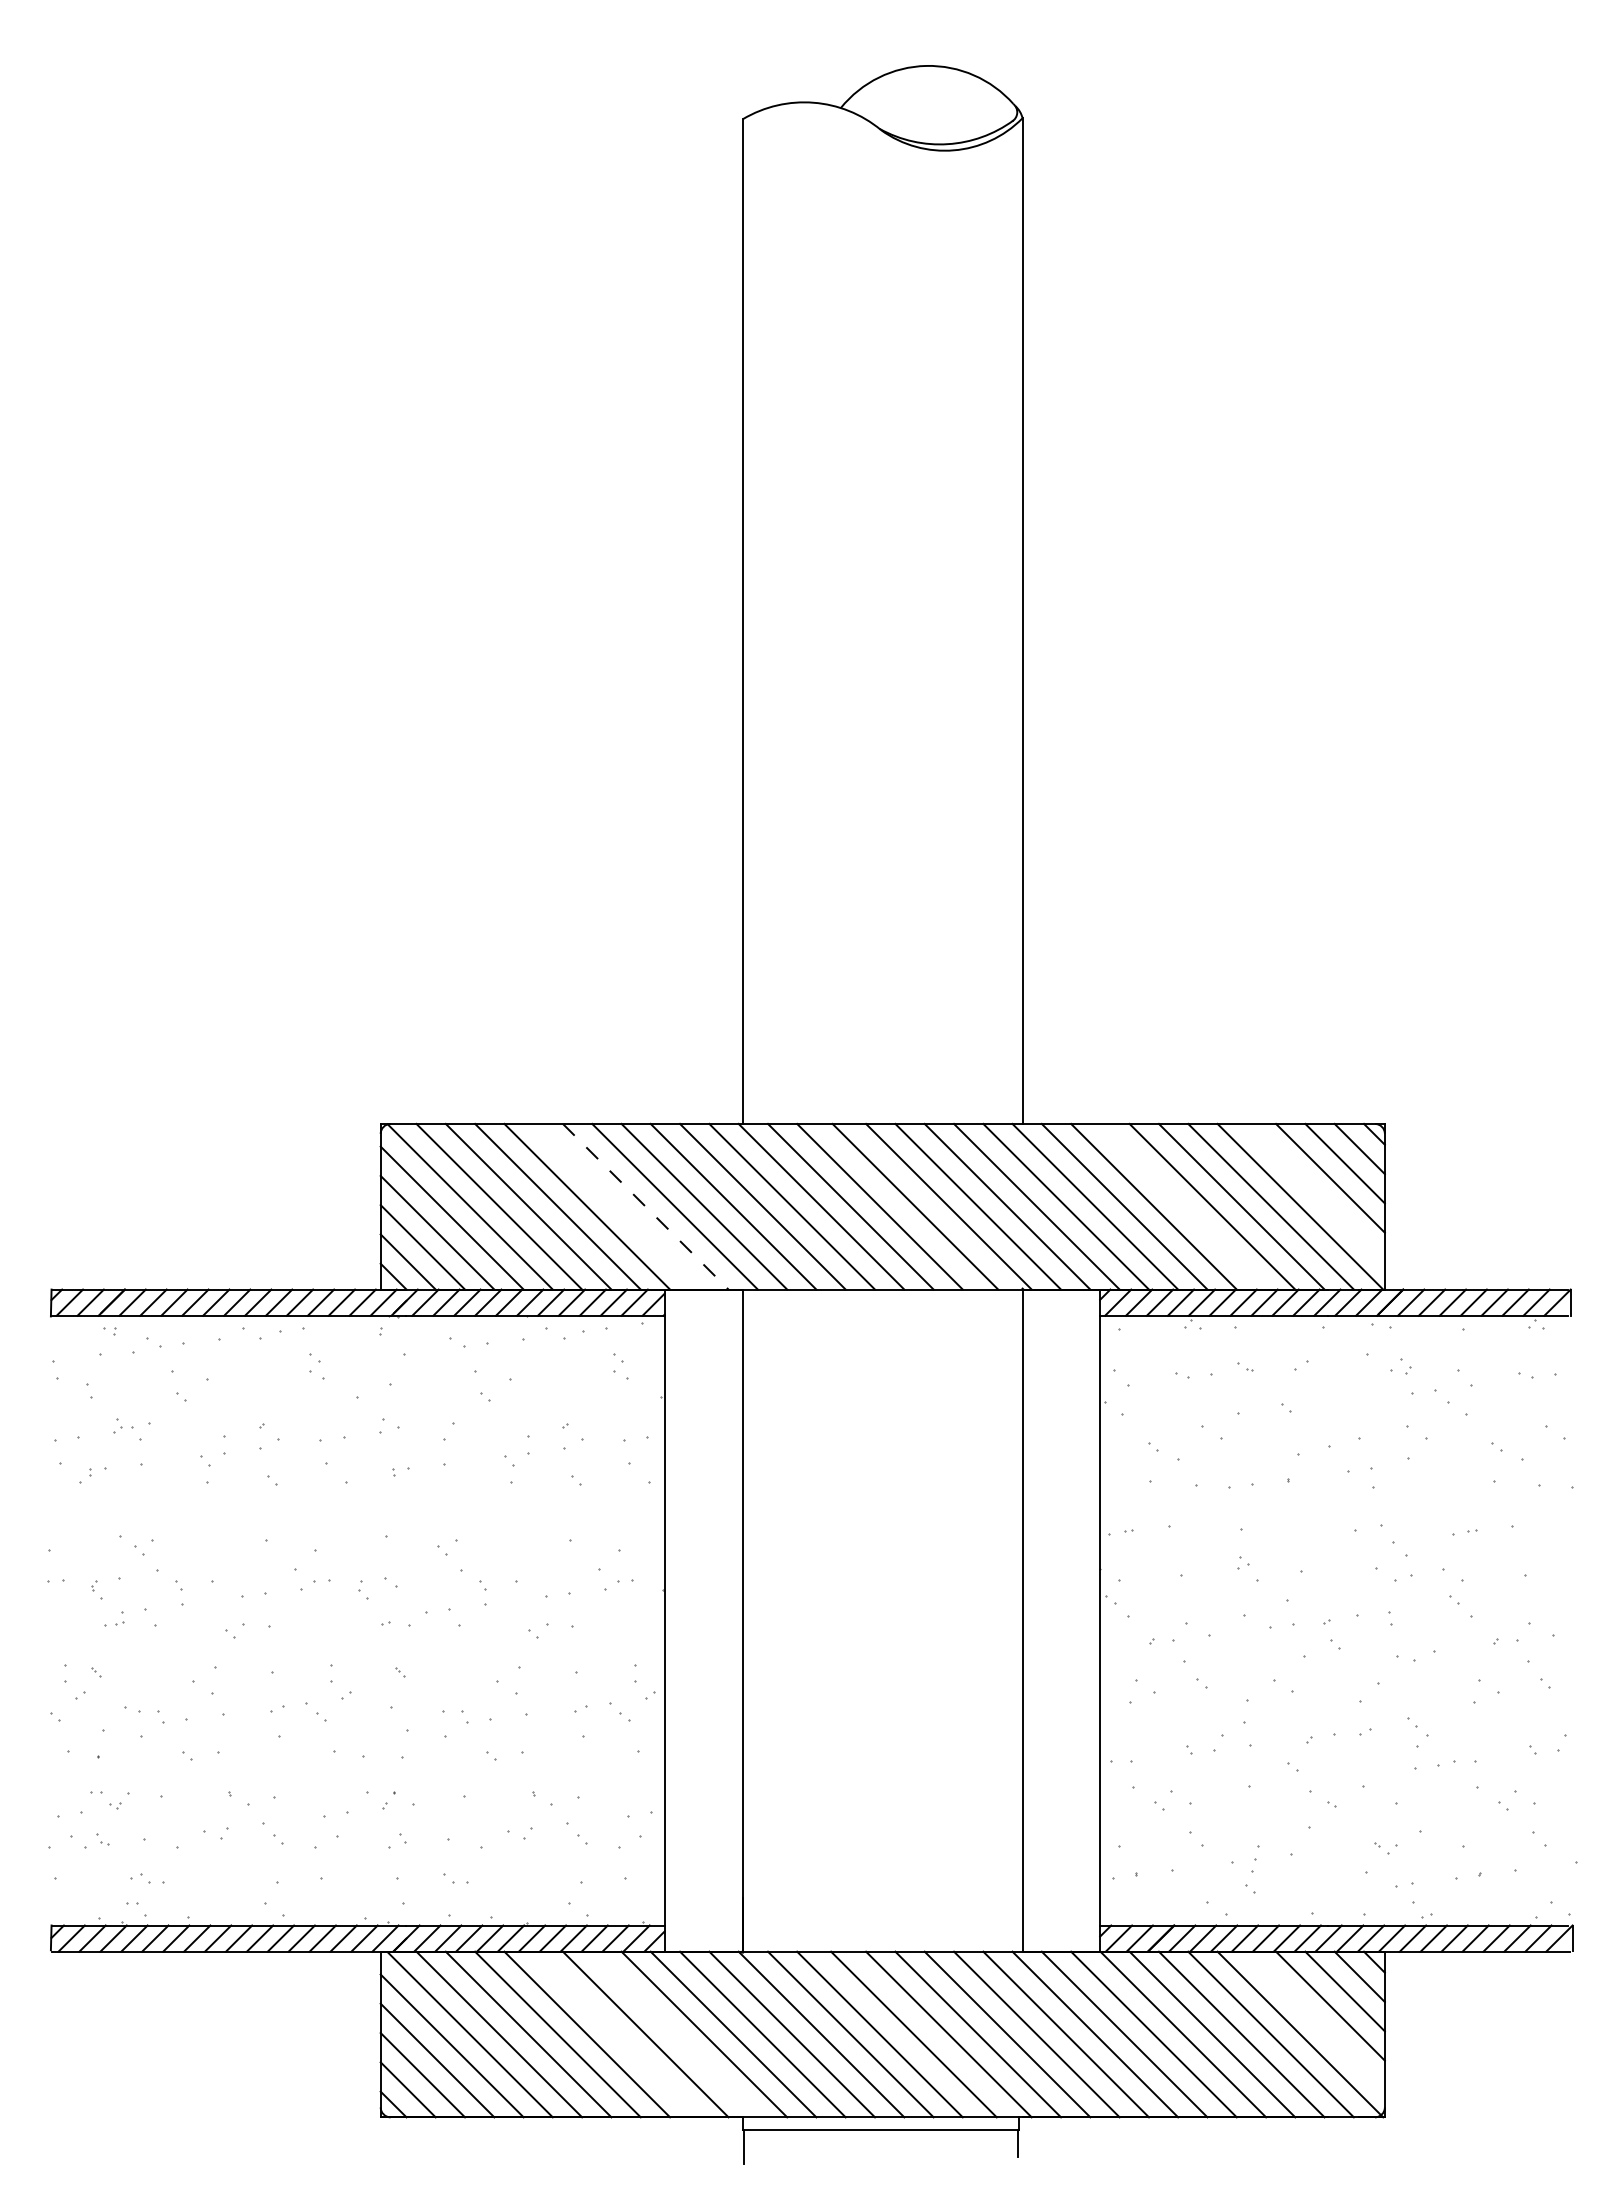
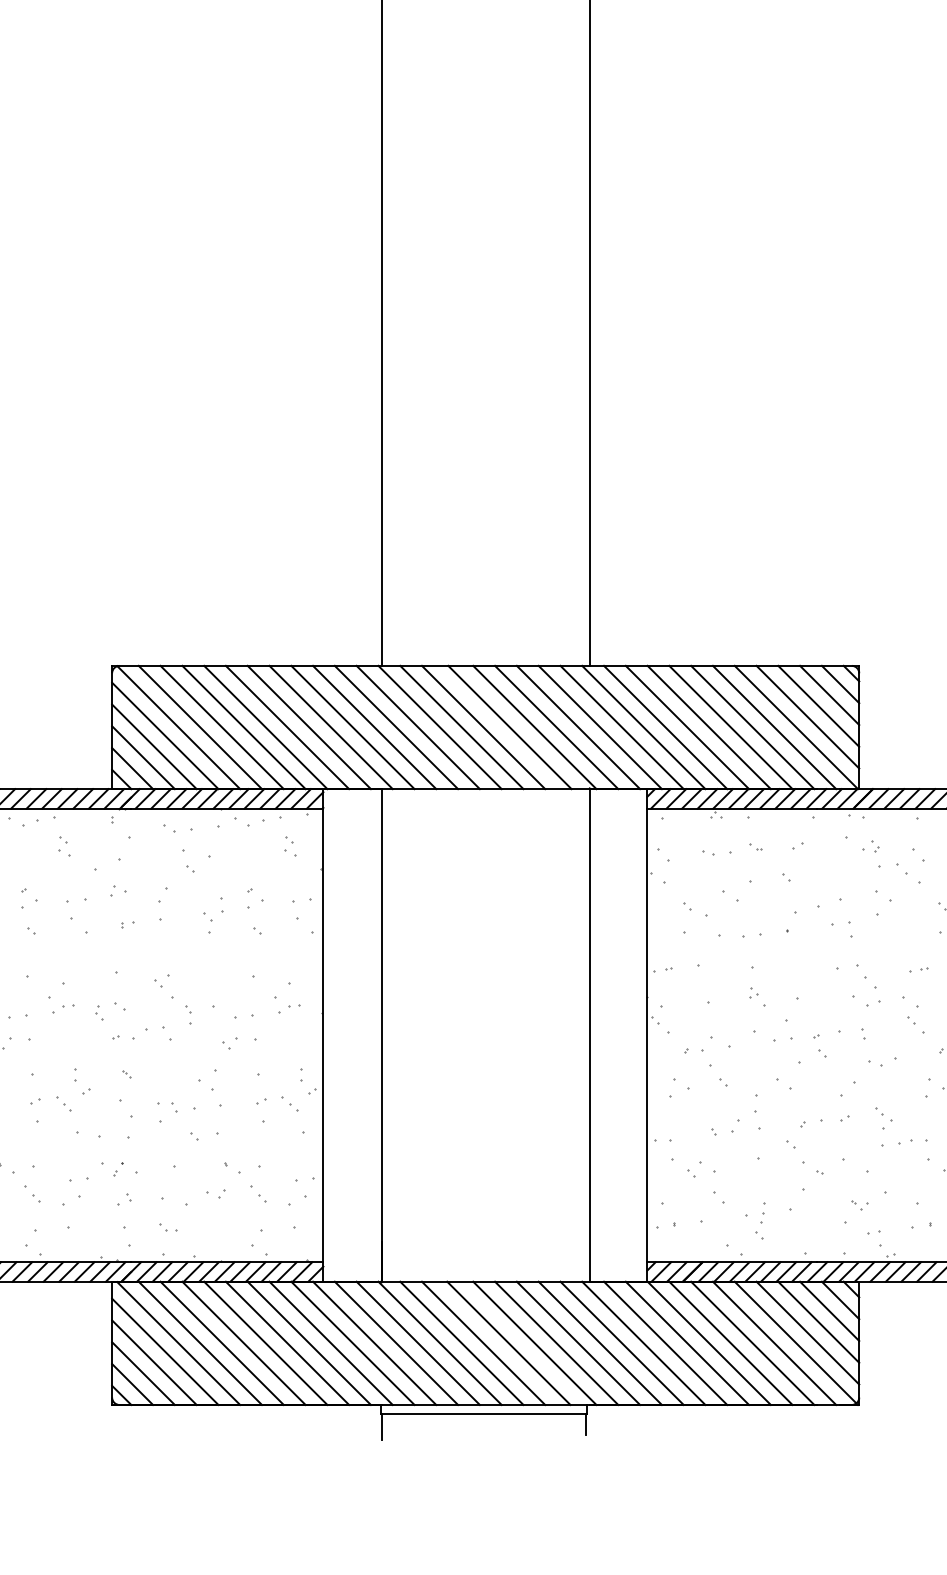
line: (1315, 1192) -> (807, 716), added
line: (616, 1206) -> (287, 727), added
line: (1183, 1206) -> (709, 727), added
line: (646, 1207) -> (309, 728), dashed -> solid
line: (1315, 2020) -> (807, 1332), added
line: (616, 2034) -> (287, 1343), added
line: (674, 2034) -> (330, 1343), added

